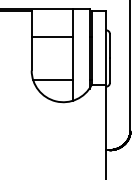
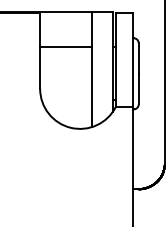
line: (52, 79) -> (66, 100), removed

